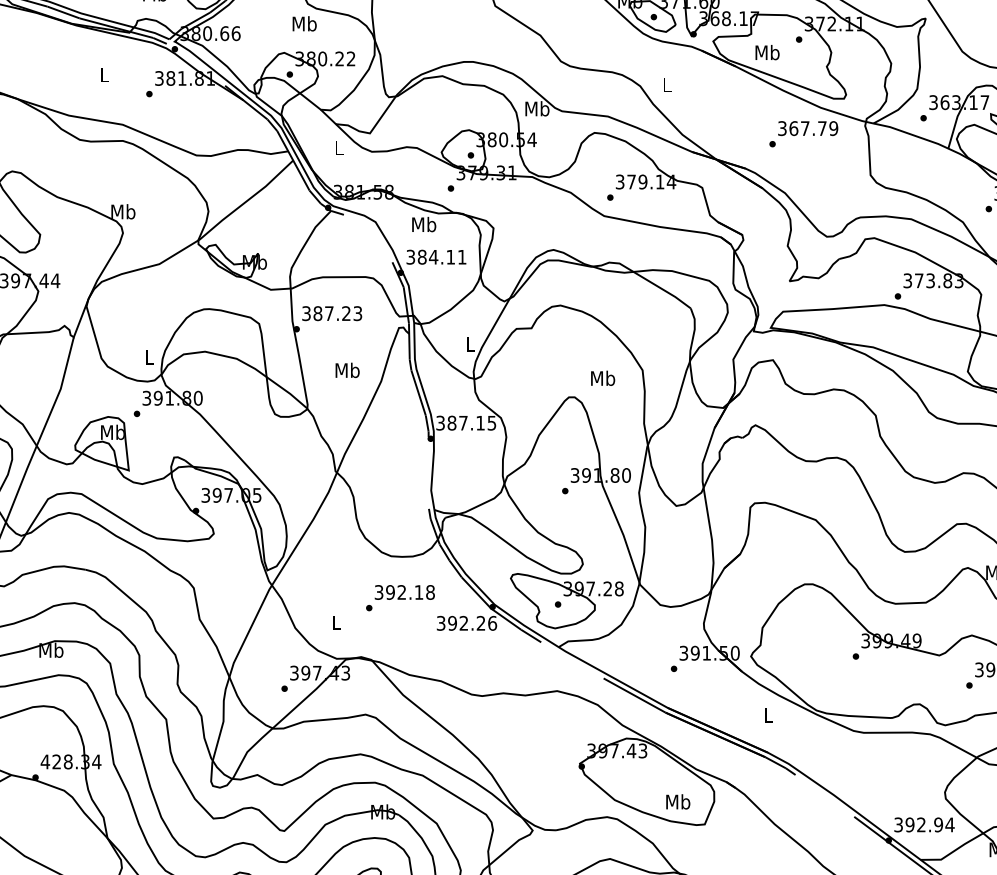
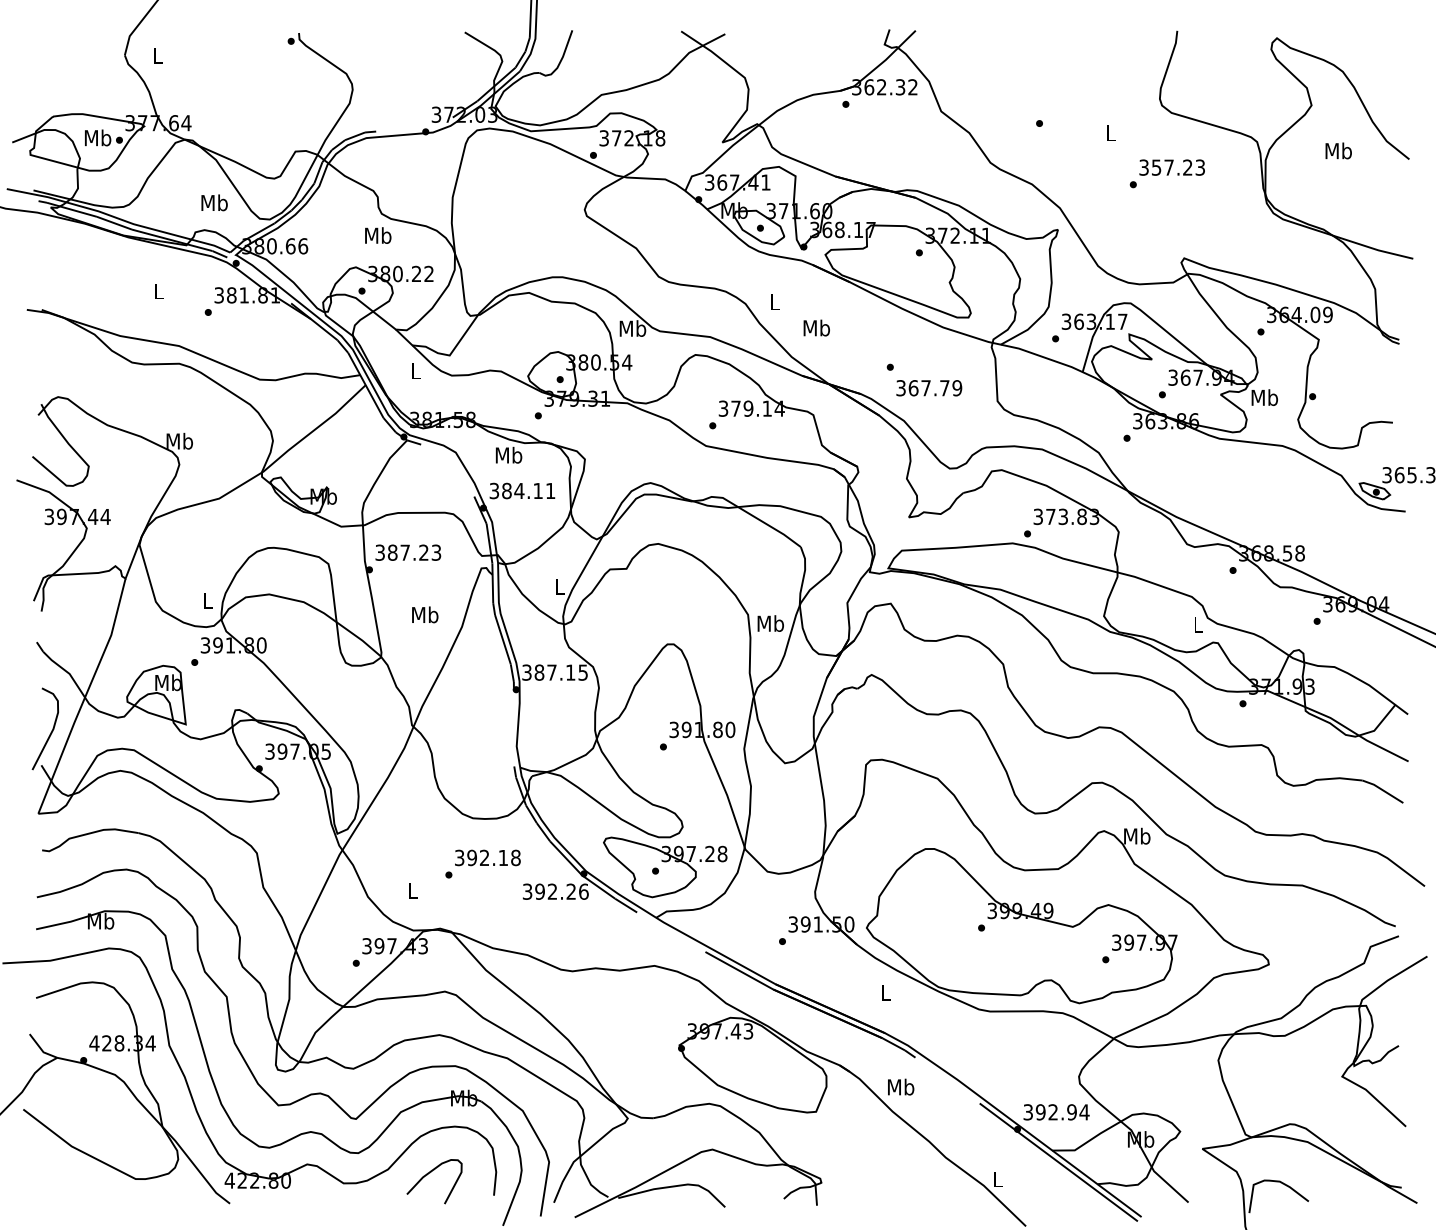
text: (767, 52) -> (816, 327), moved
text: (808, 128) -> (929, 388), moved
text: (602, 378) -> (770, 623), moved
text: (678, 801) -> (901, 1086), moved

